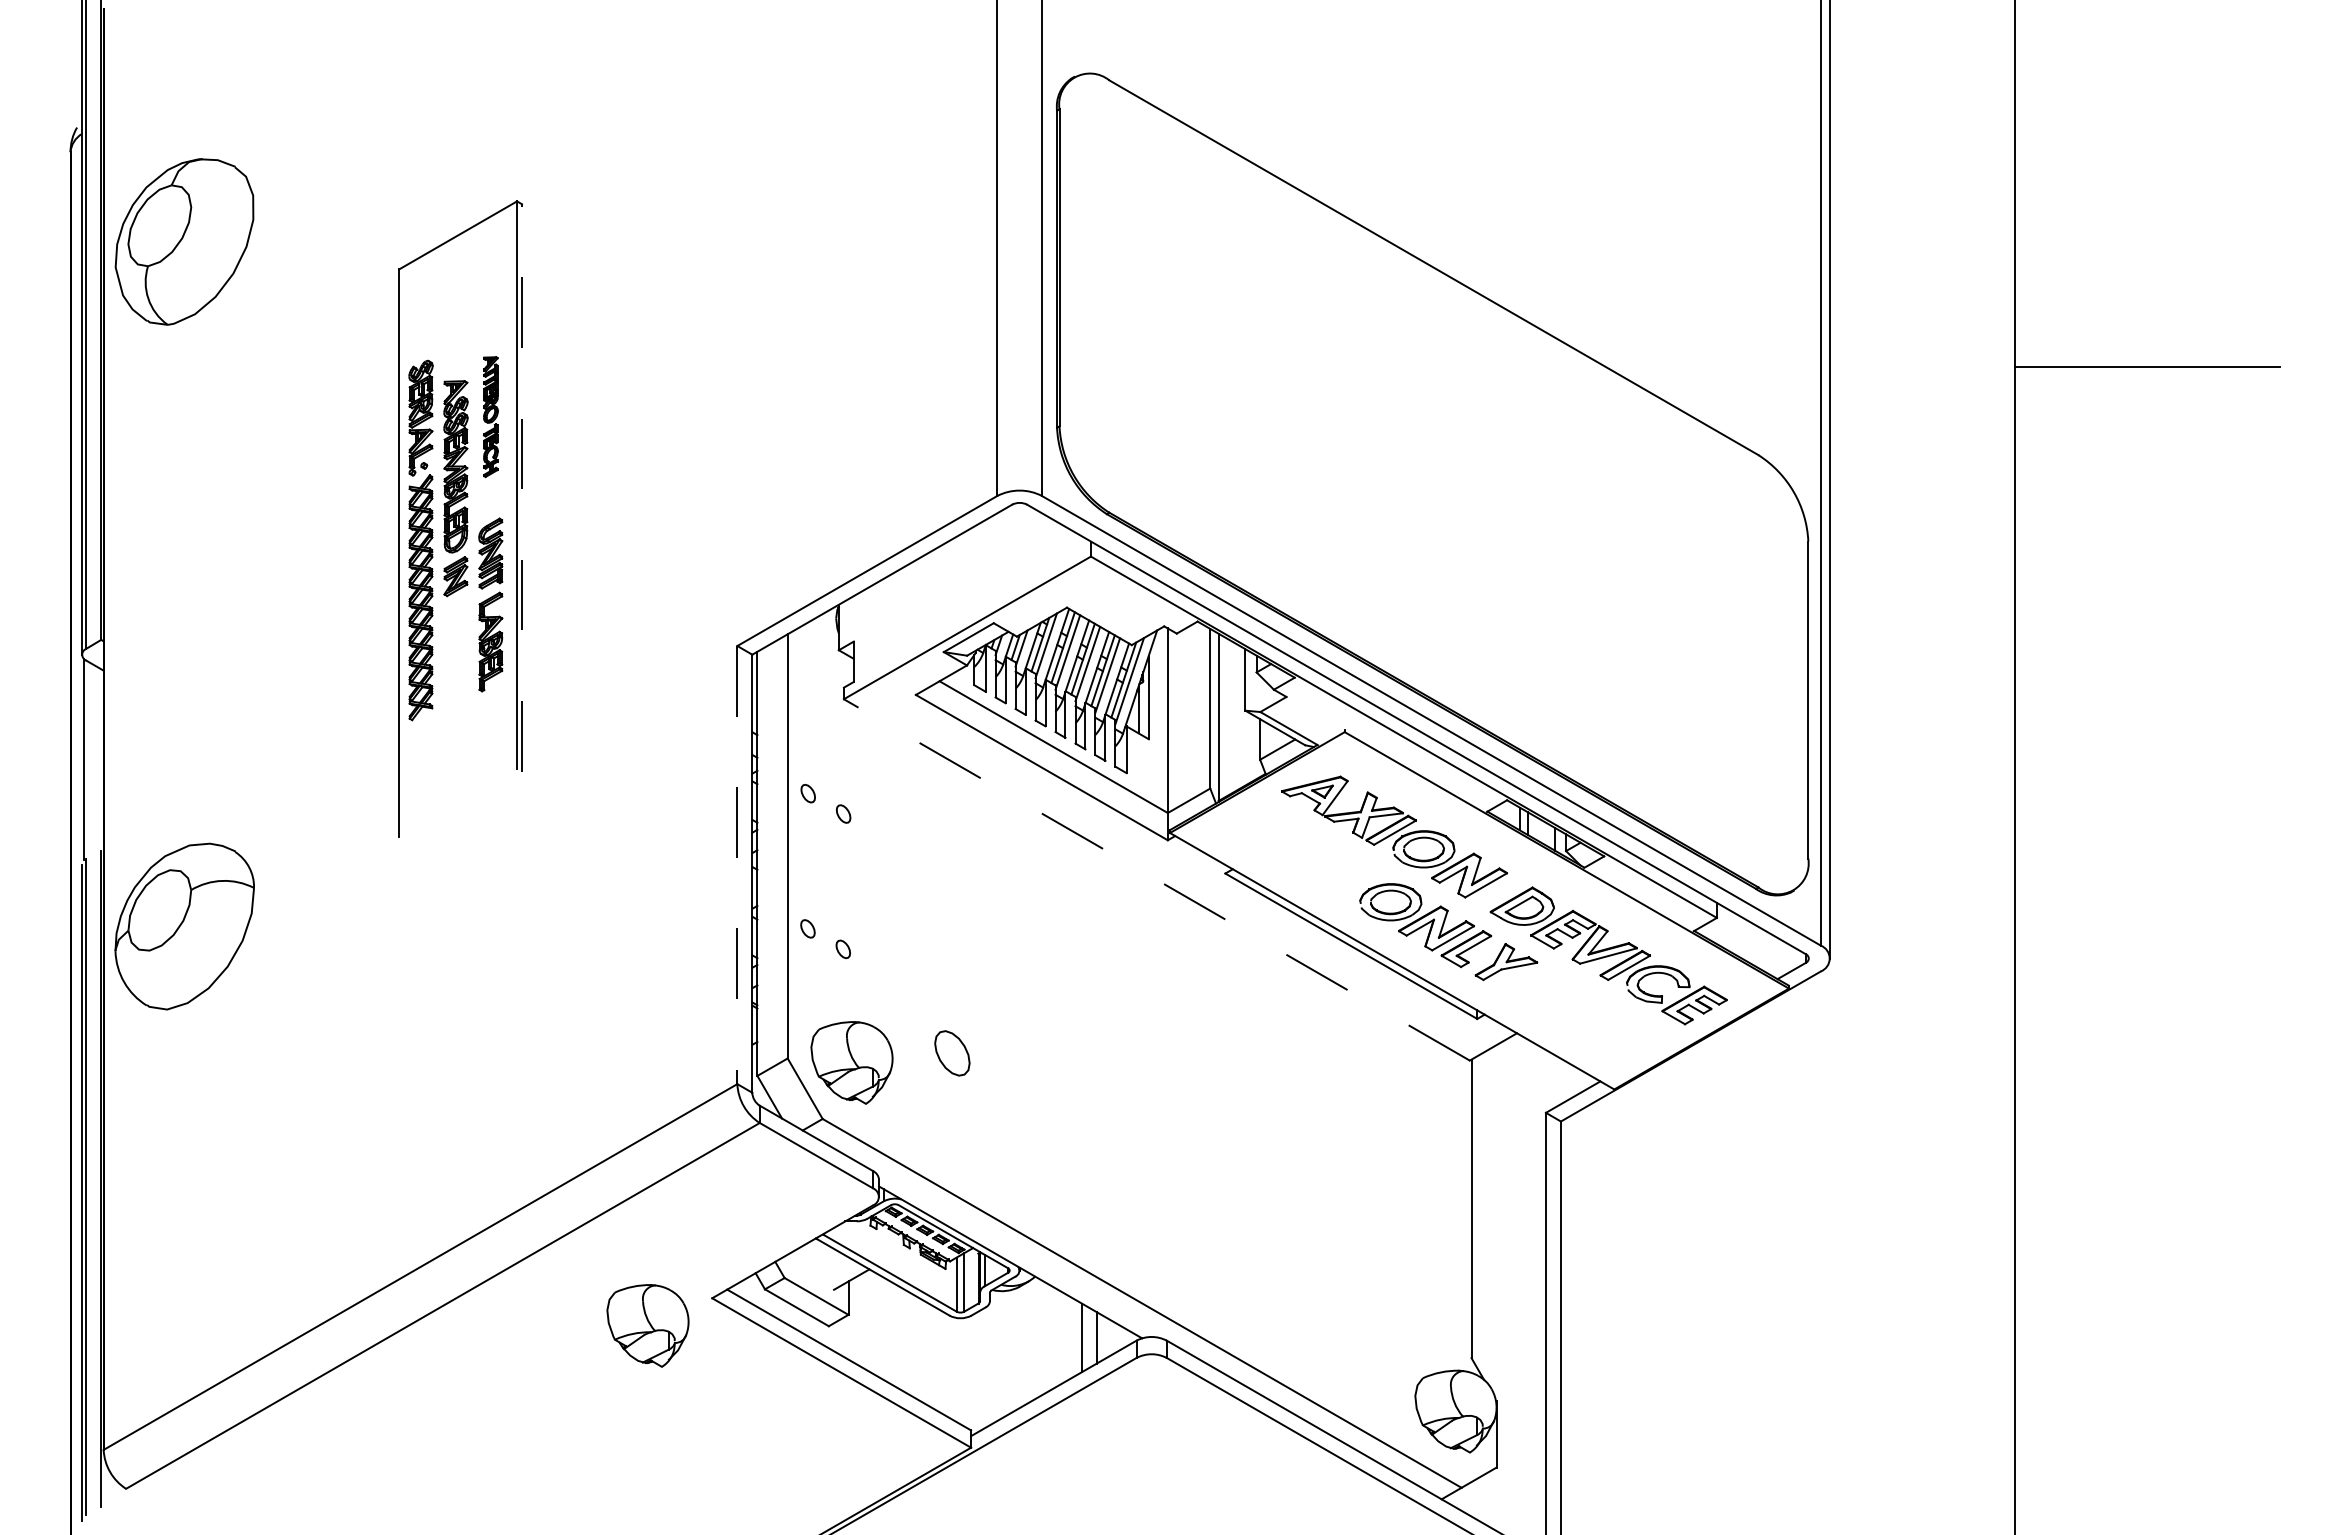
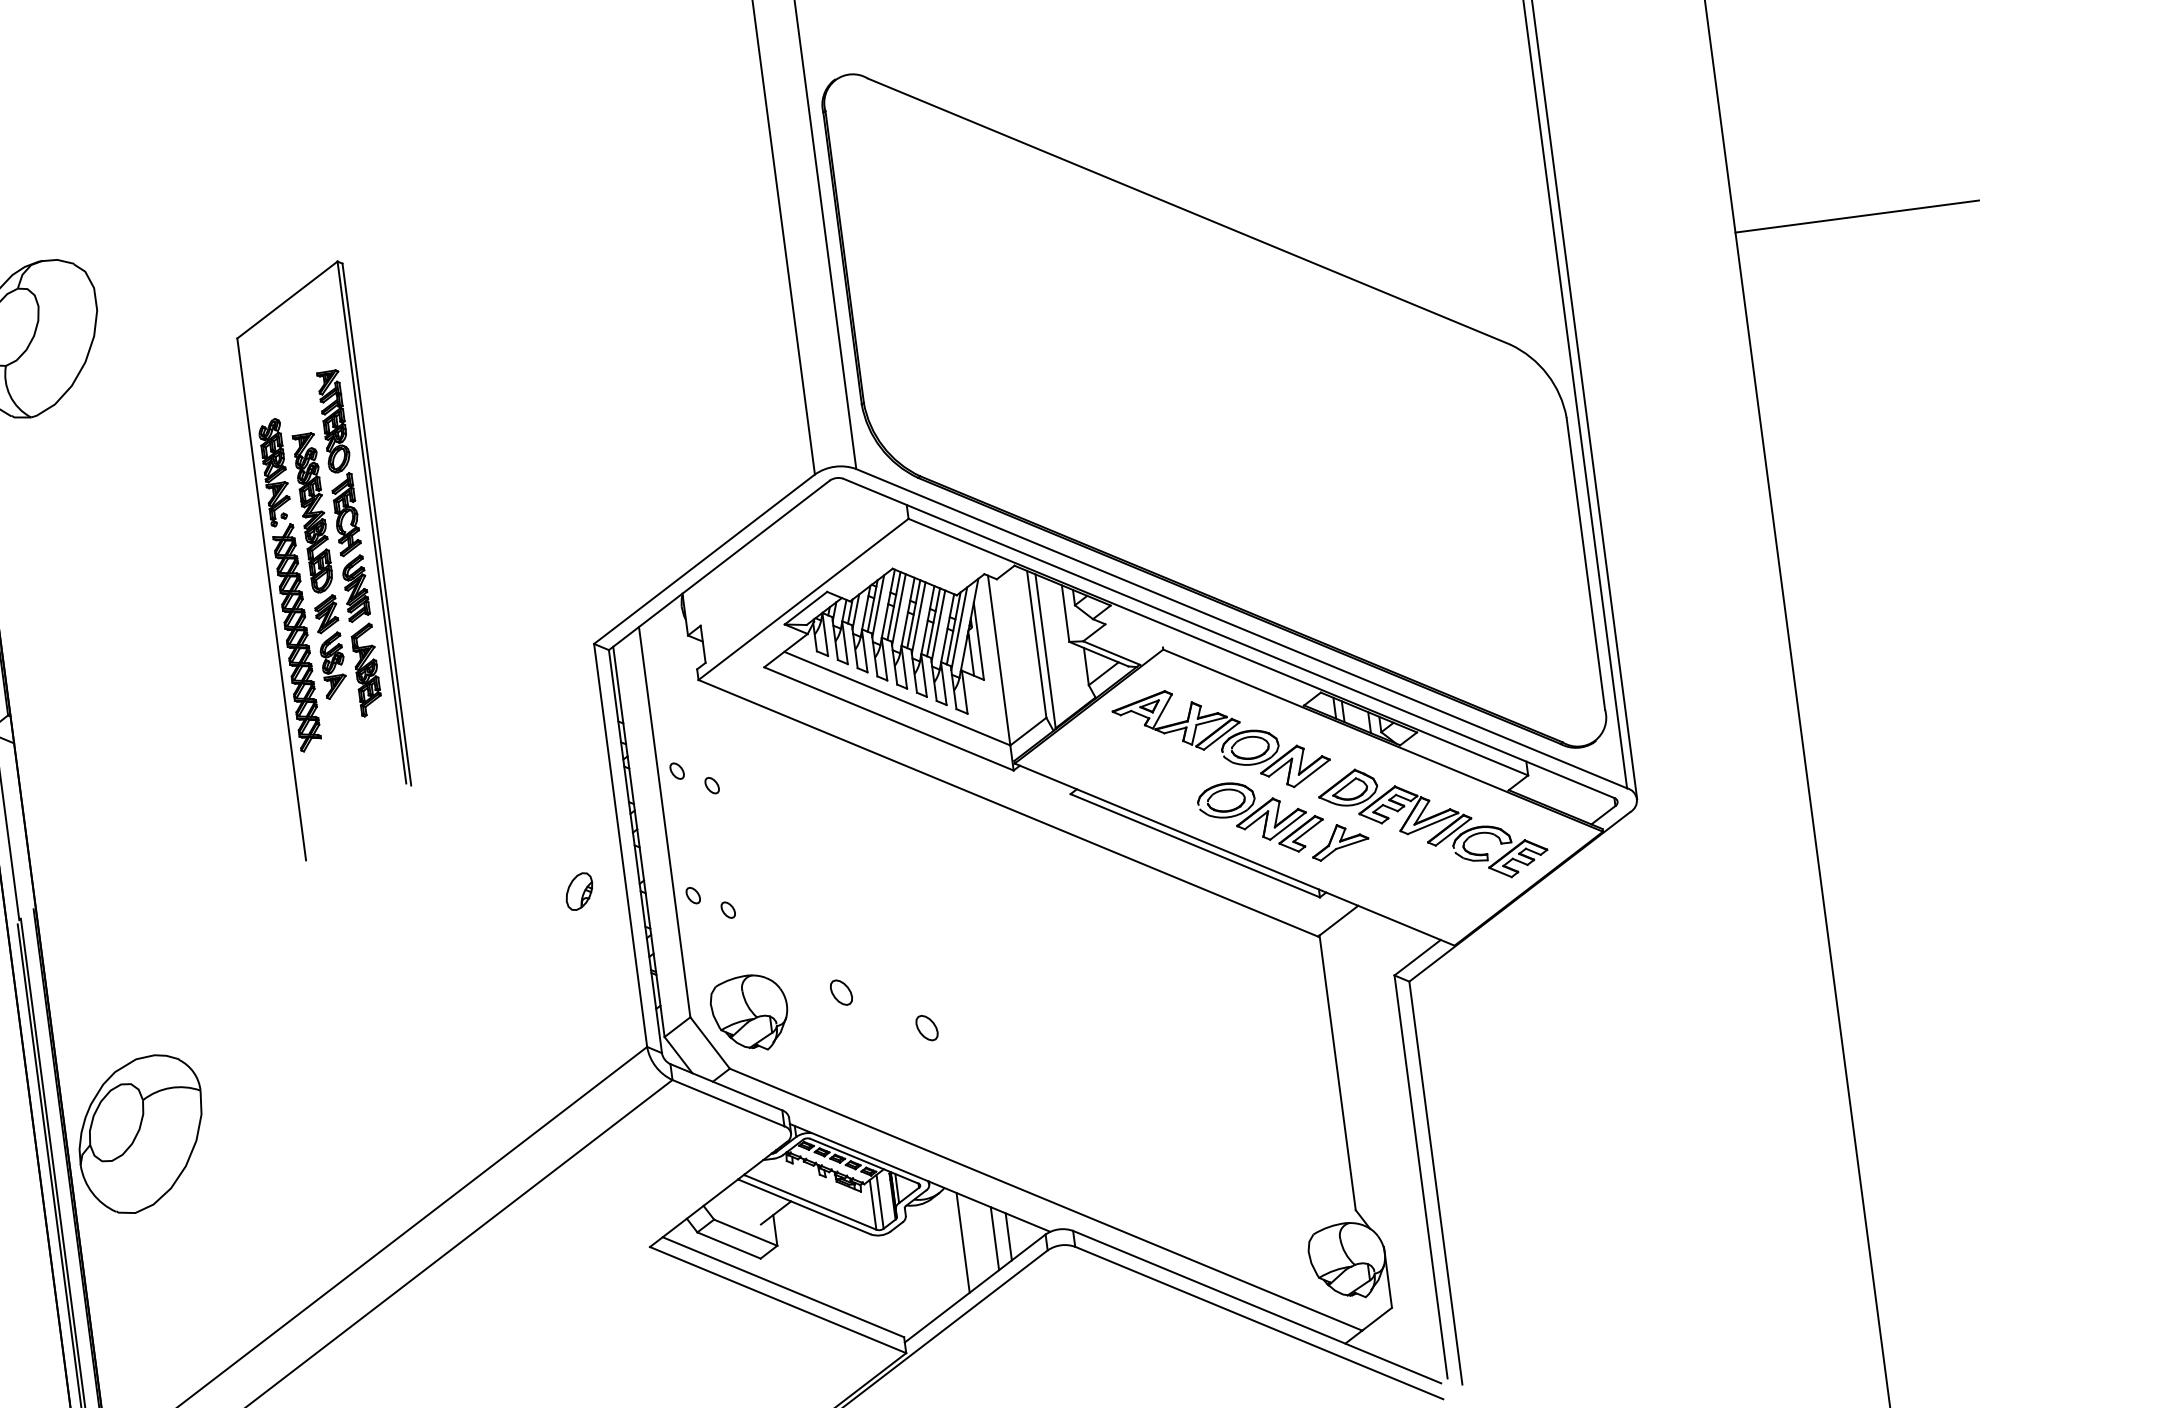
part: (490, 416) -> (339, 462), size x1.67
line: (522, 487) -> (377, 524), dashed -> solid
part: (455, 632) -> (333, 665), added
line: (737, 865) -> (620, 845), dashed -> solid
line: (1156, 879) -> (1007, 807), dashed -> solid
part: (686, 908) -> (579, 891), added
part: (184, 926) -> (141, 1134), moved
part: (952, 1053) -> (841, 992), size x0.62
part: (1038, 1103) -> (926, 1028), added
part: (647, 1325) -> (593, 1279), removed
line: (1047, 1337) -> (963, 1242), added

